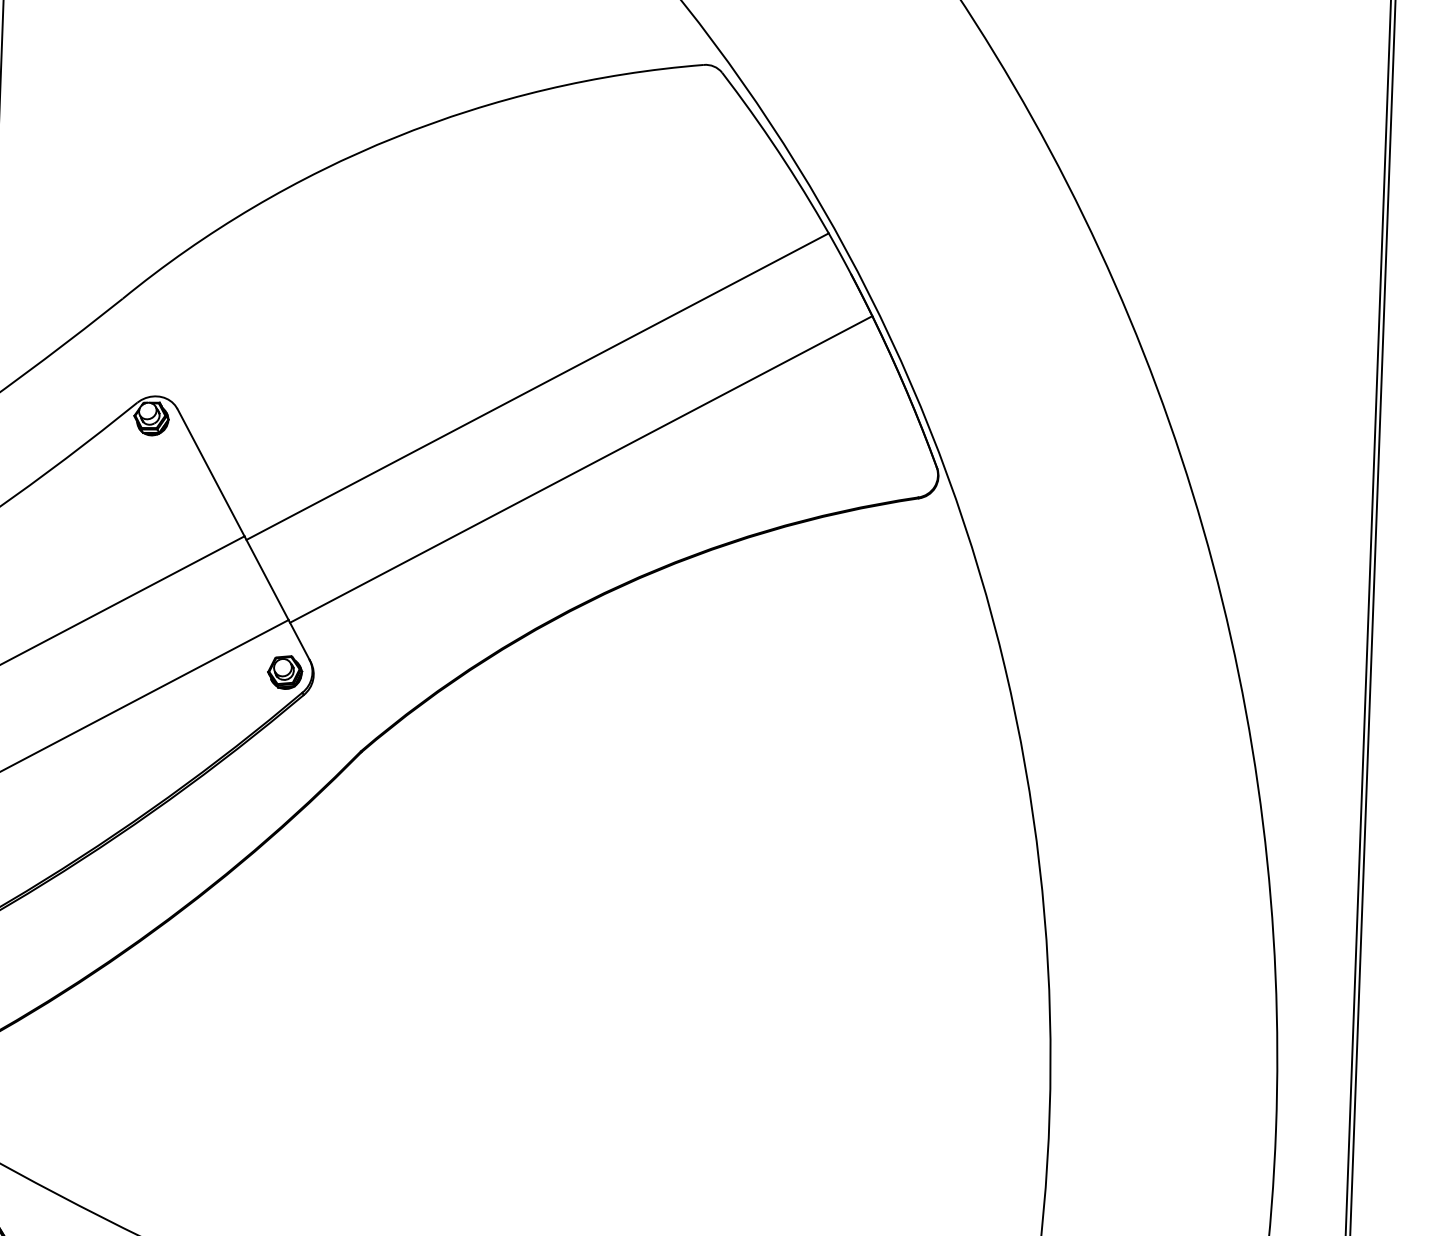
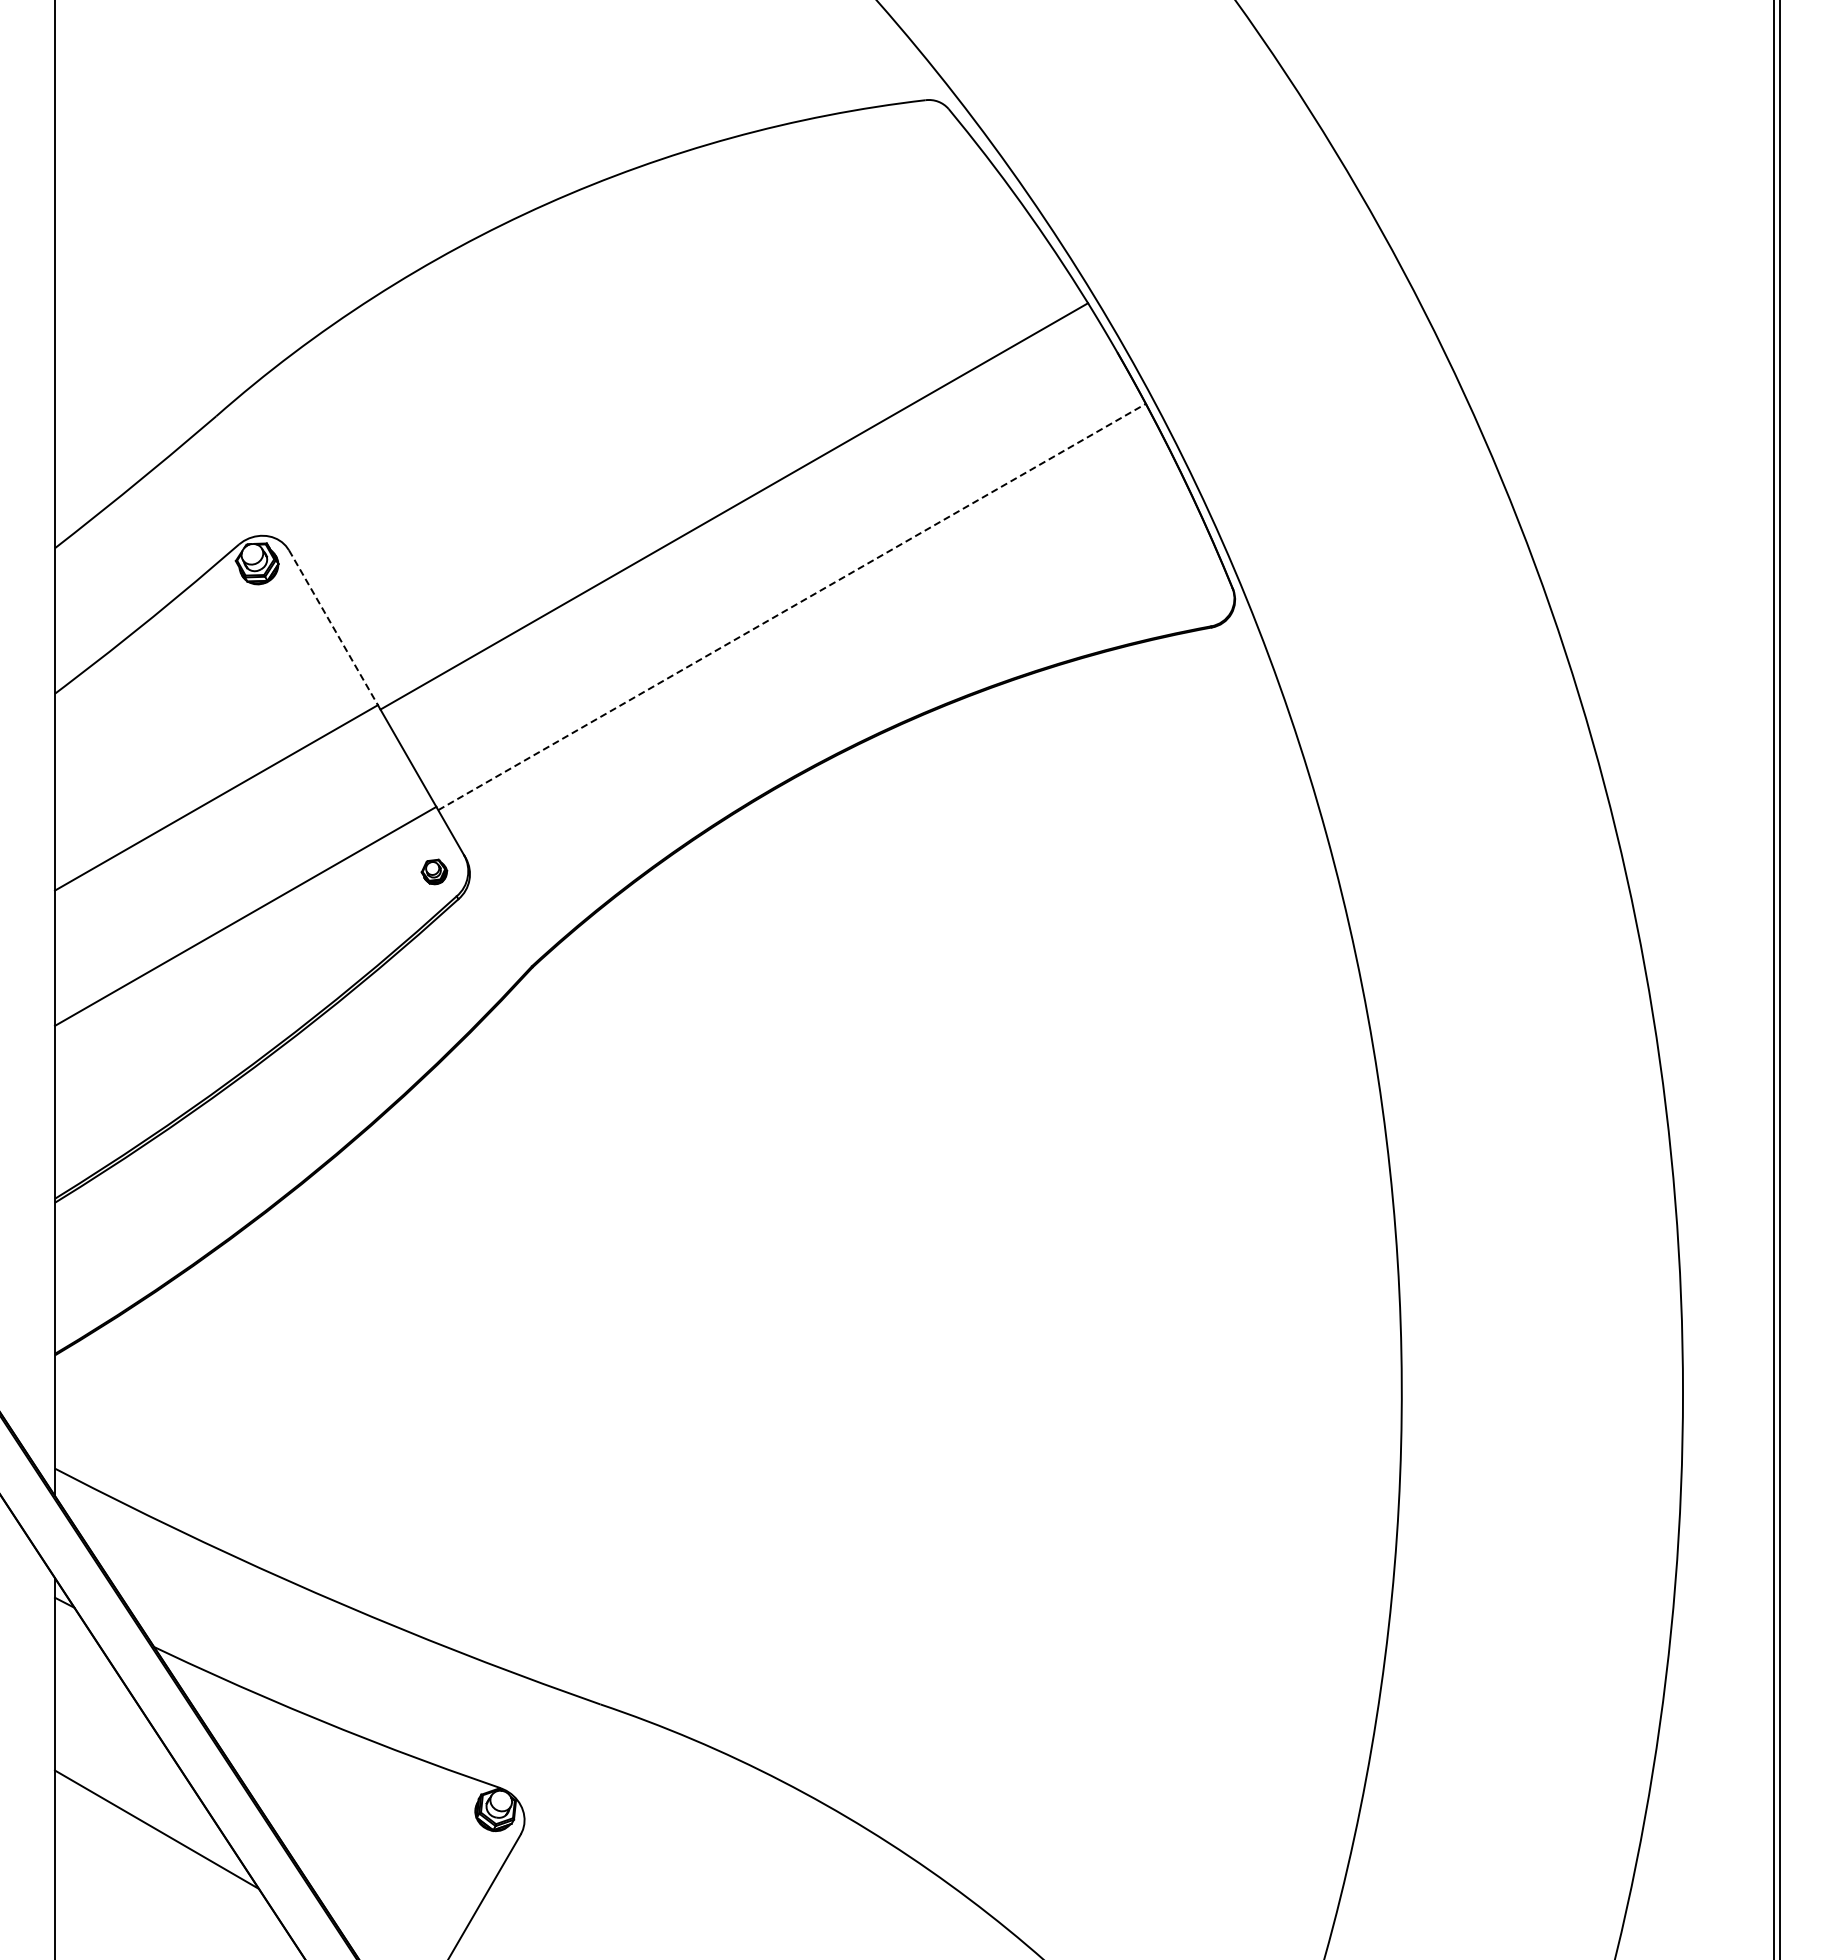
line: (581, 469) -> (792, 607), solid -> dashed
line: (210, 473) -> (333, 628), solid -> dashed
part: (285, 672) -> (434, 871), size x0.6

